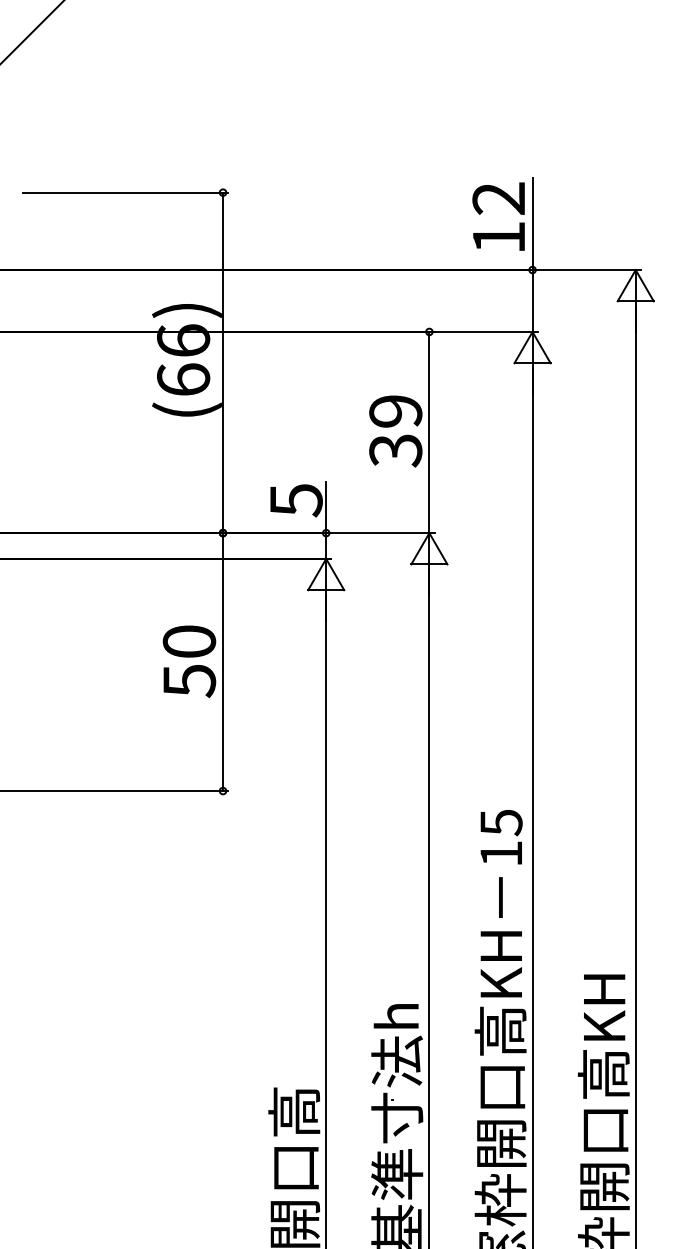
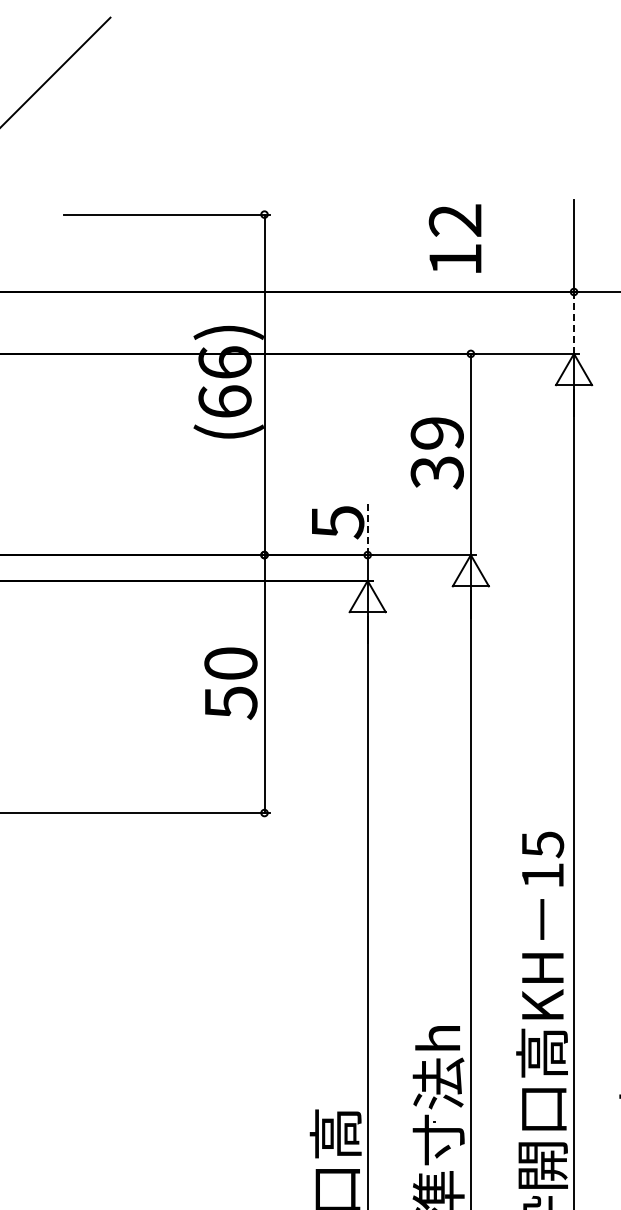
text: (498, 216) -> (454, 238), moved
line: (532, 301) -> (573, 323), solid -> dashed
line: (326, 507) -> (367, 529), solid -> dashed

